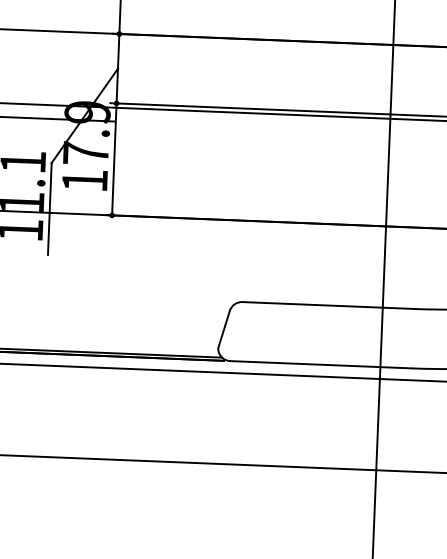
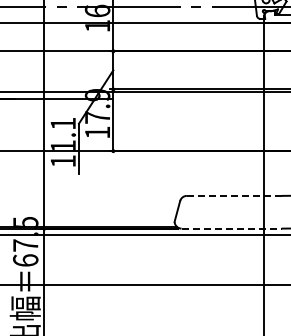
line: (328, 304) -> (234, 195), solid -> dashed
line: (321, 364) -> (231, 228), solid -> dashed

